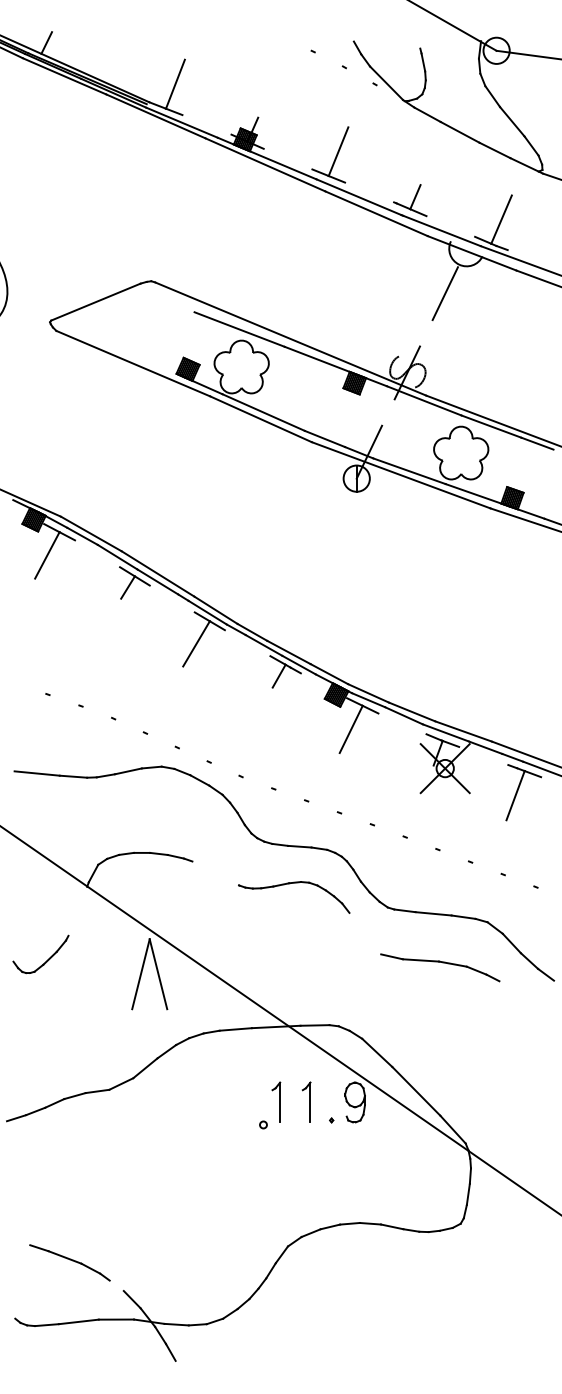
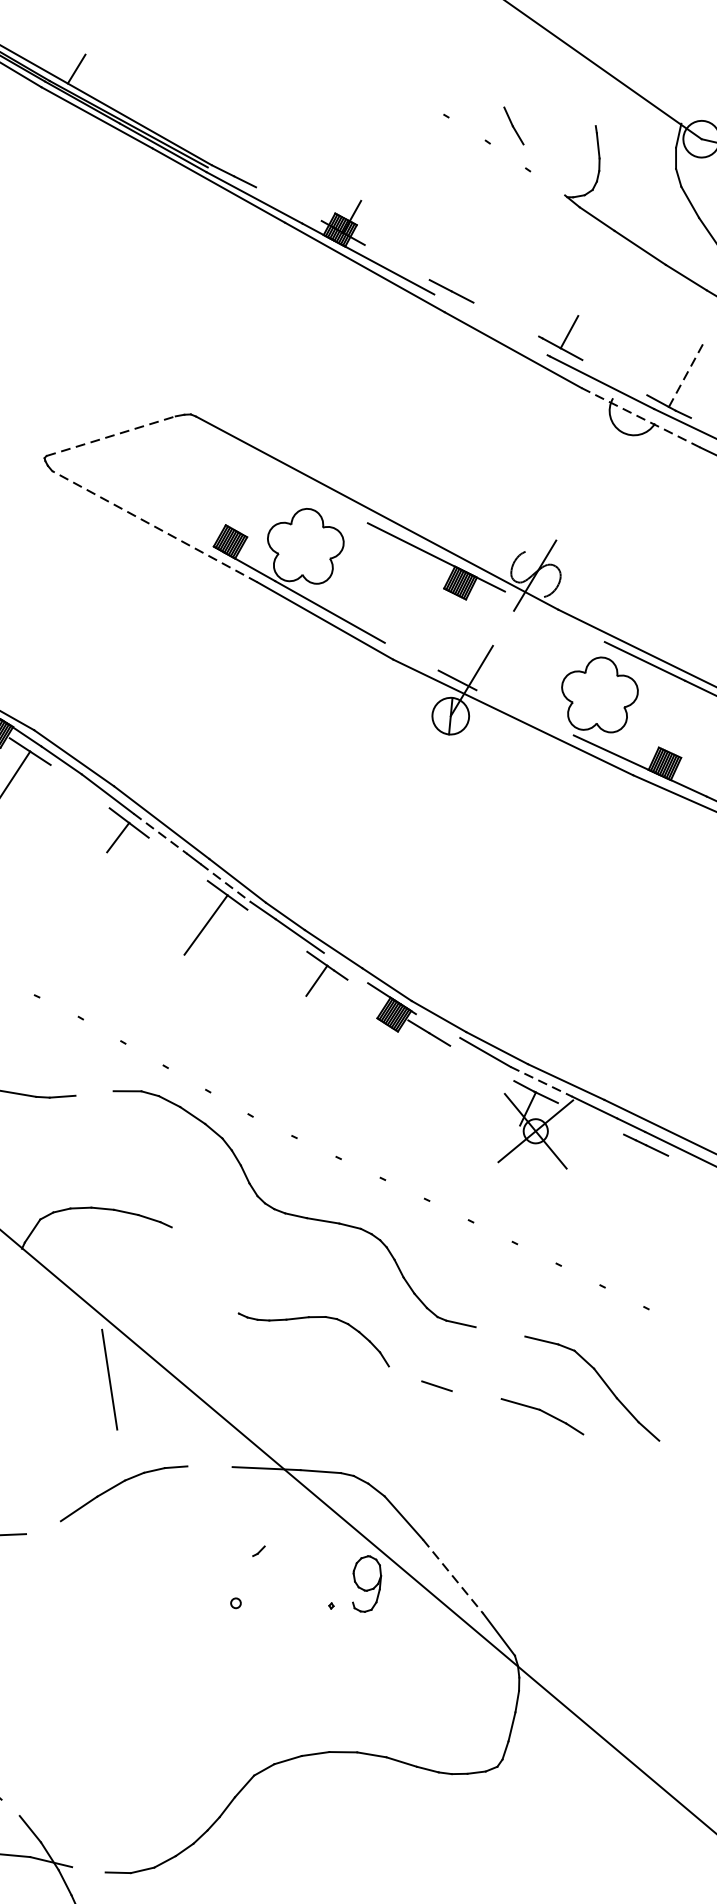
line: (175, 83) -> (250, 142), removed
line: (386, 83) -> (544, 170), removed
line: (338, 151) -> (468, 258), removed
line: (358, 197) -> (490, 325), removed
line: (501, 219) -> (686, 374), solid -> dashed
line: (472, 253) -> (641, 418), solid -> dashed
line: (444, 293) -> (597, 470), removed
line: (96, 301) -> (111, 435), solid -> dashed
line: (239, 329) -> (307, 493), removed
line: (133, 363) -> (155, 526), solid -> dashed
line: (423, 400) -> (553, 616), removed
line: (324, 438) -> (411, 656), removed
line: (409, 471) -> (525, 713), removed
line: (157, 581) -> (159, 833), solid -> dashed
line: (208, 612) -> (226, 882), solid -> dashed
line: (298, 664) -> (345, 967), removed
line: (368, 700) -> (437, 1026), removed
line: (350, 729) -> (409, 1064), removed
line: (445, 732) -> (540, 1081), solid -> dashed
line: (128, 771) -> (94, 1093), removed
line: (515, 795) -> (630, 1177), removed
part: (289, 884) -> (309, 1318), moved
line: (433, 913) -> (500, 1331), removed
line: (420, 960) -> (476, 1395), removed
line: (140, 974) -> (84, 1377), removed
line: (235, 1029) -> (209, 1466), removed
line: (121, 1083) -> (43, 1526), removed
line: (416, 1091) -> (453, 1576), solid -> dashed
part: (306, 1101) -> (298, 1576), removed
line: (280, 1102) -> (262, 1574), removed
line: (176, 1324) -> (88, 1869), removed

